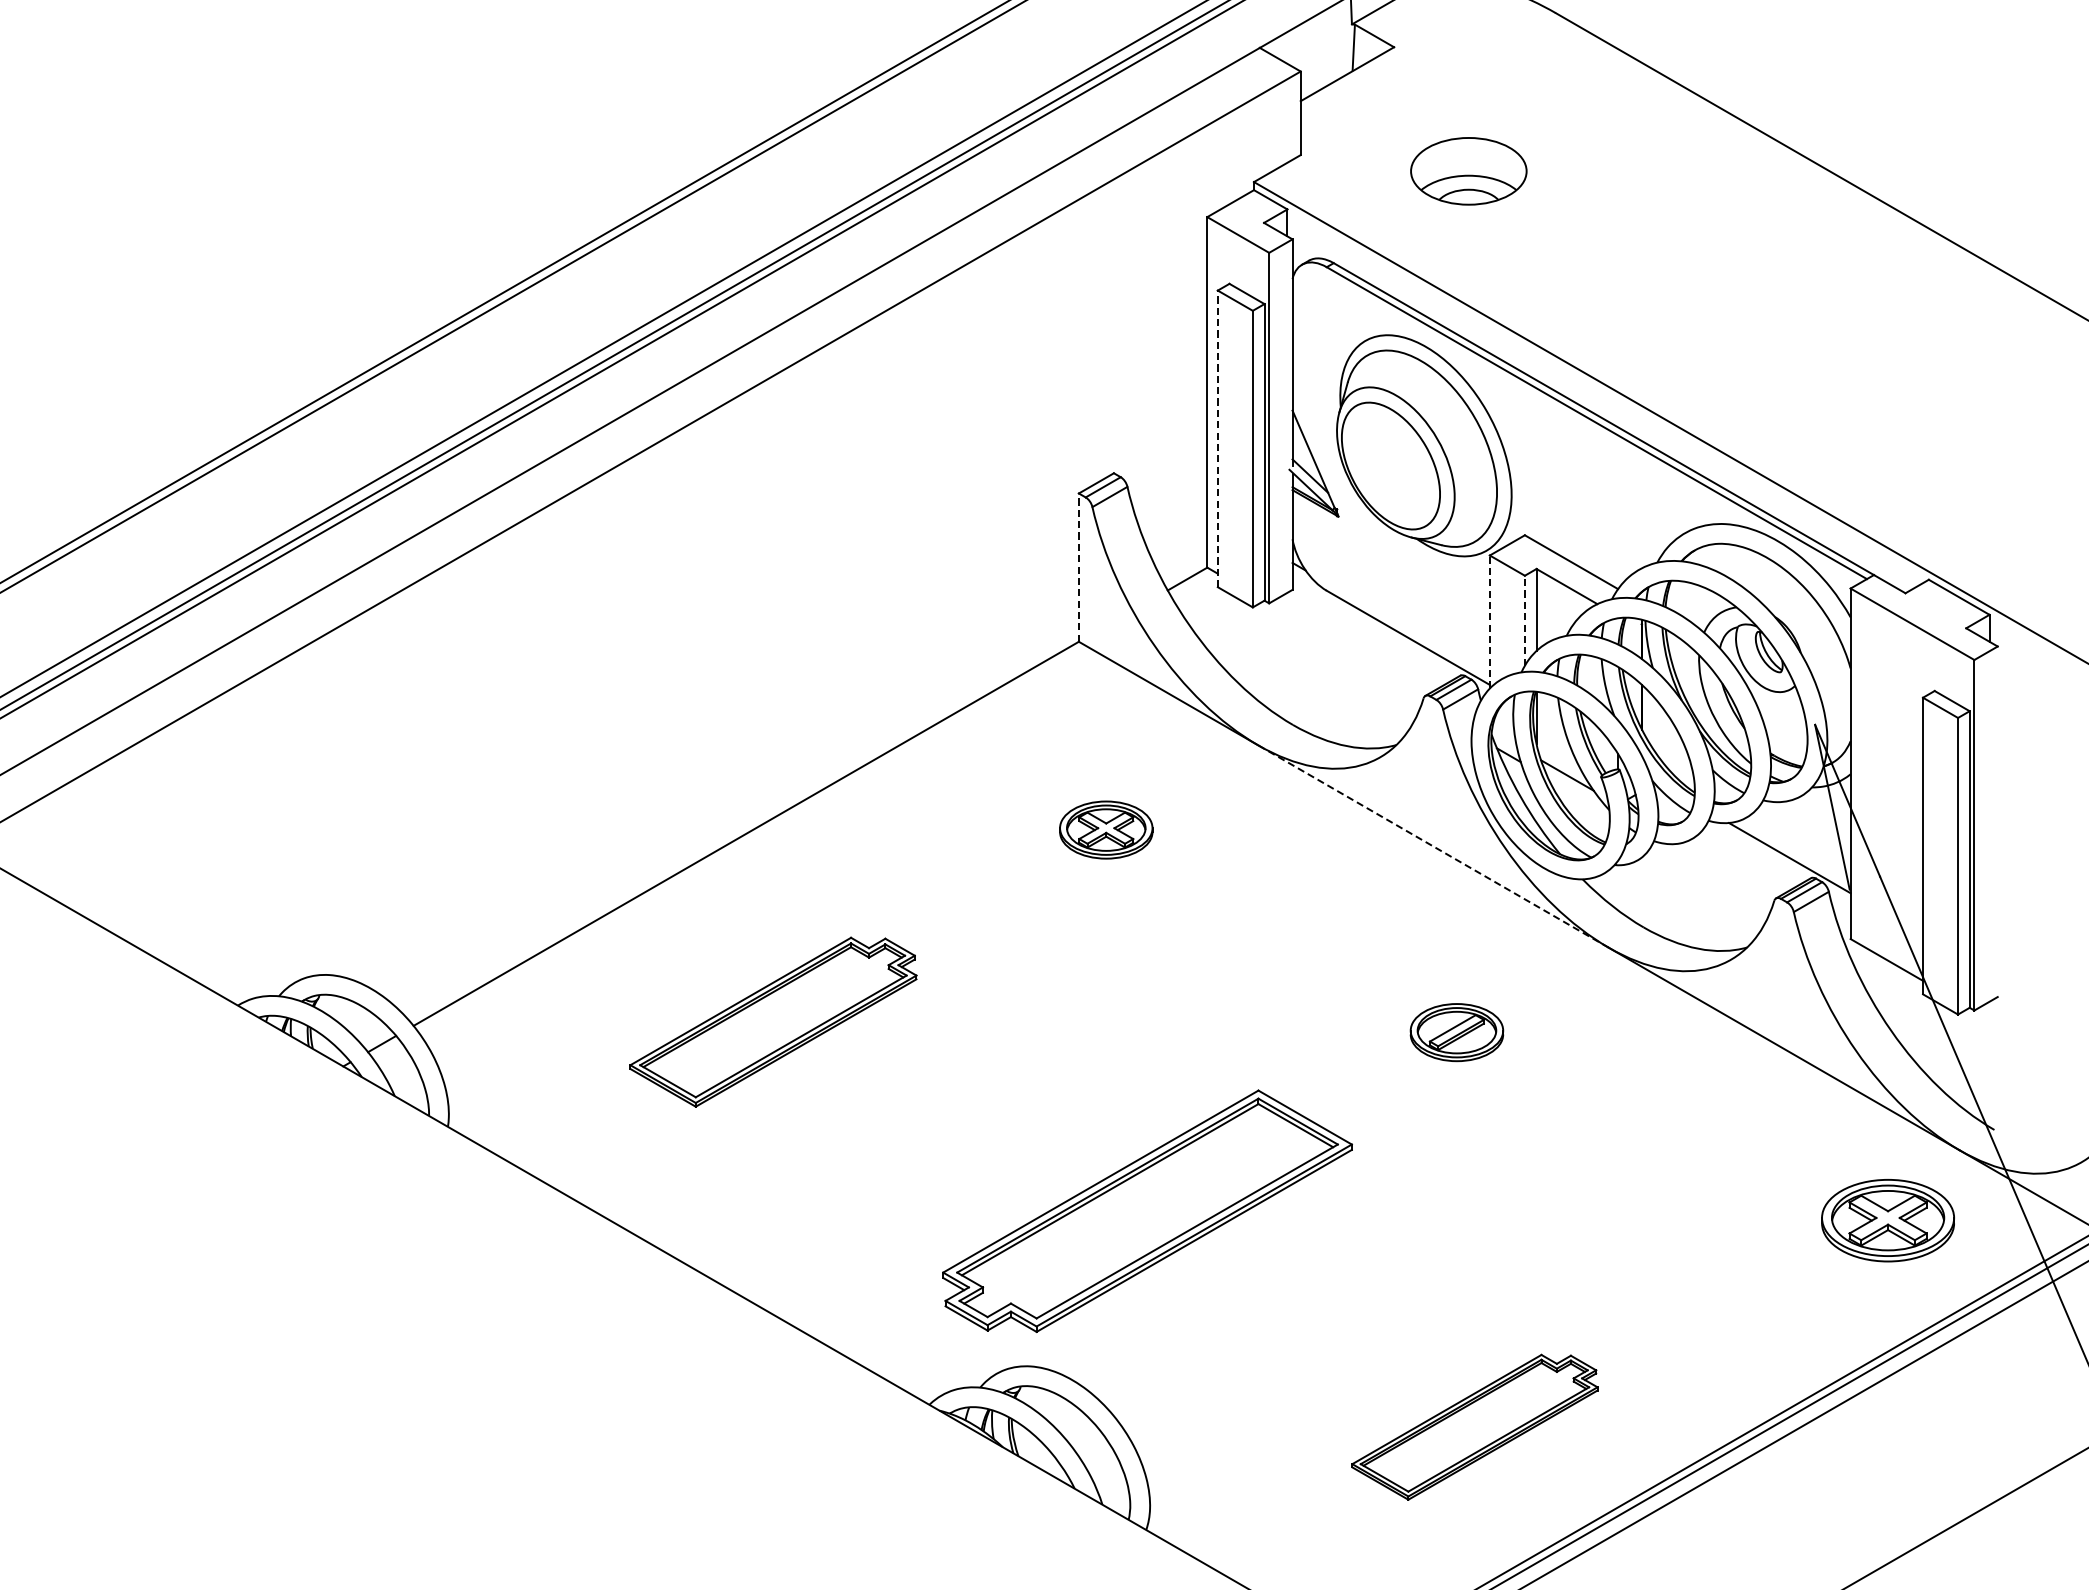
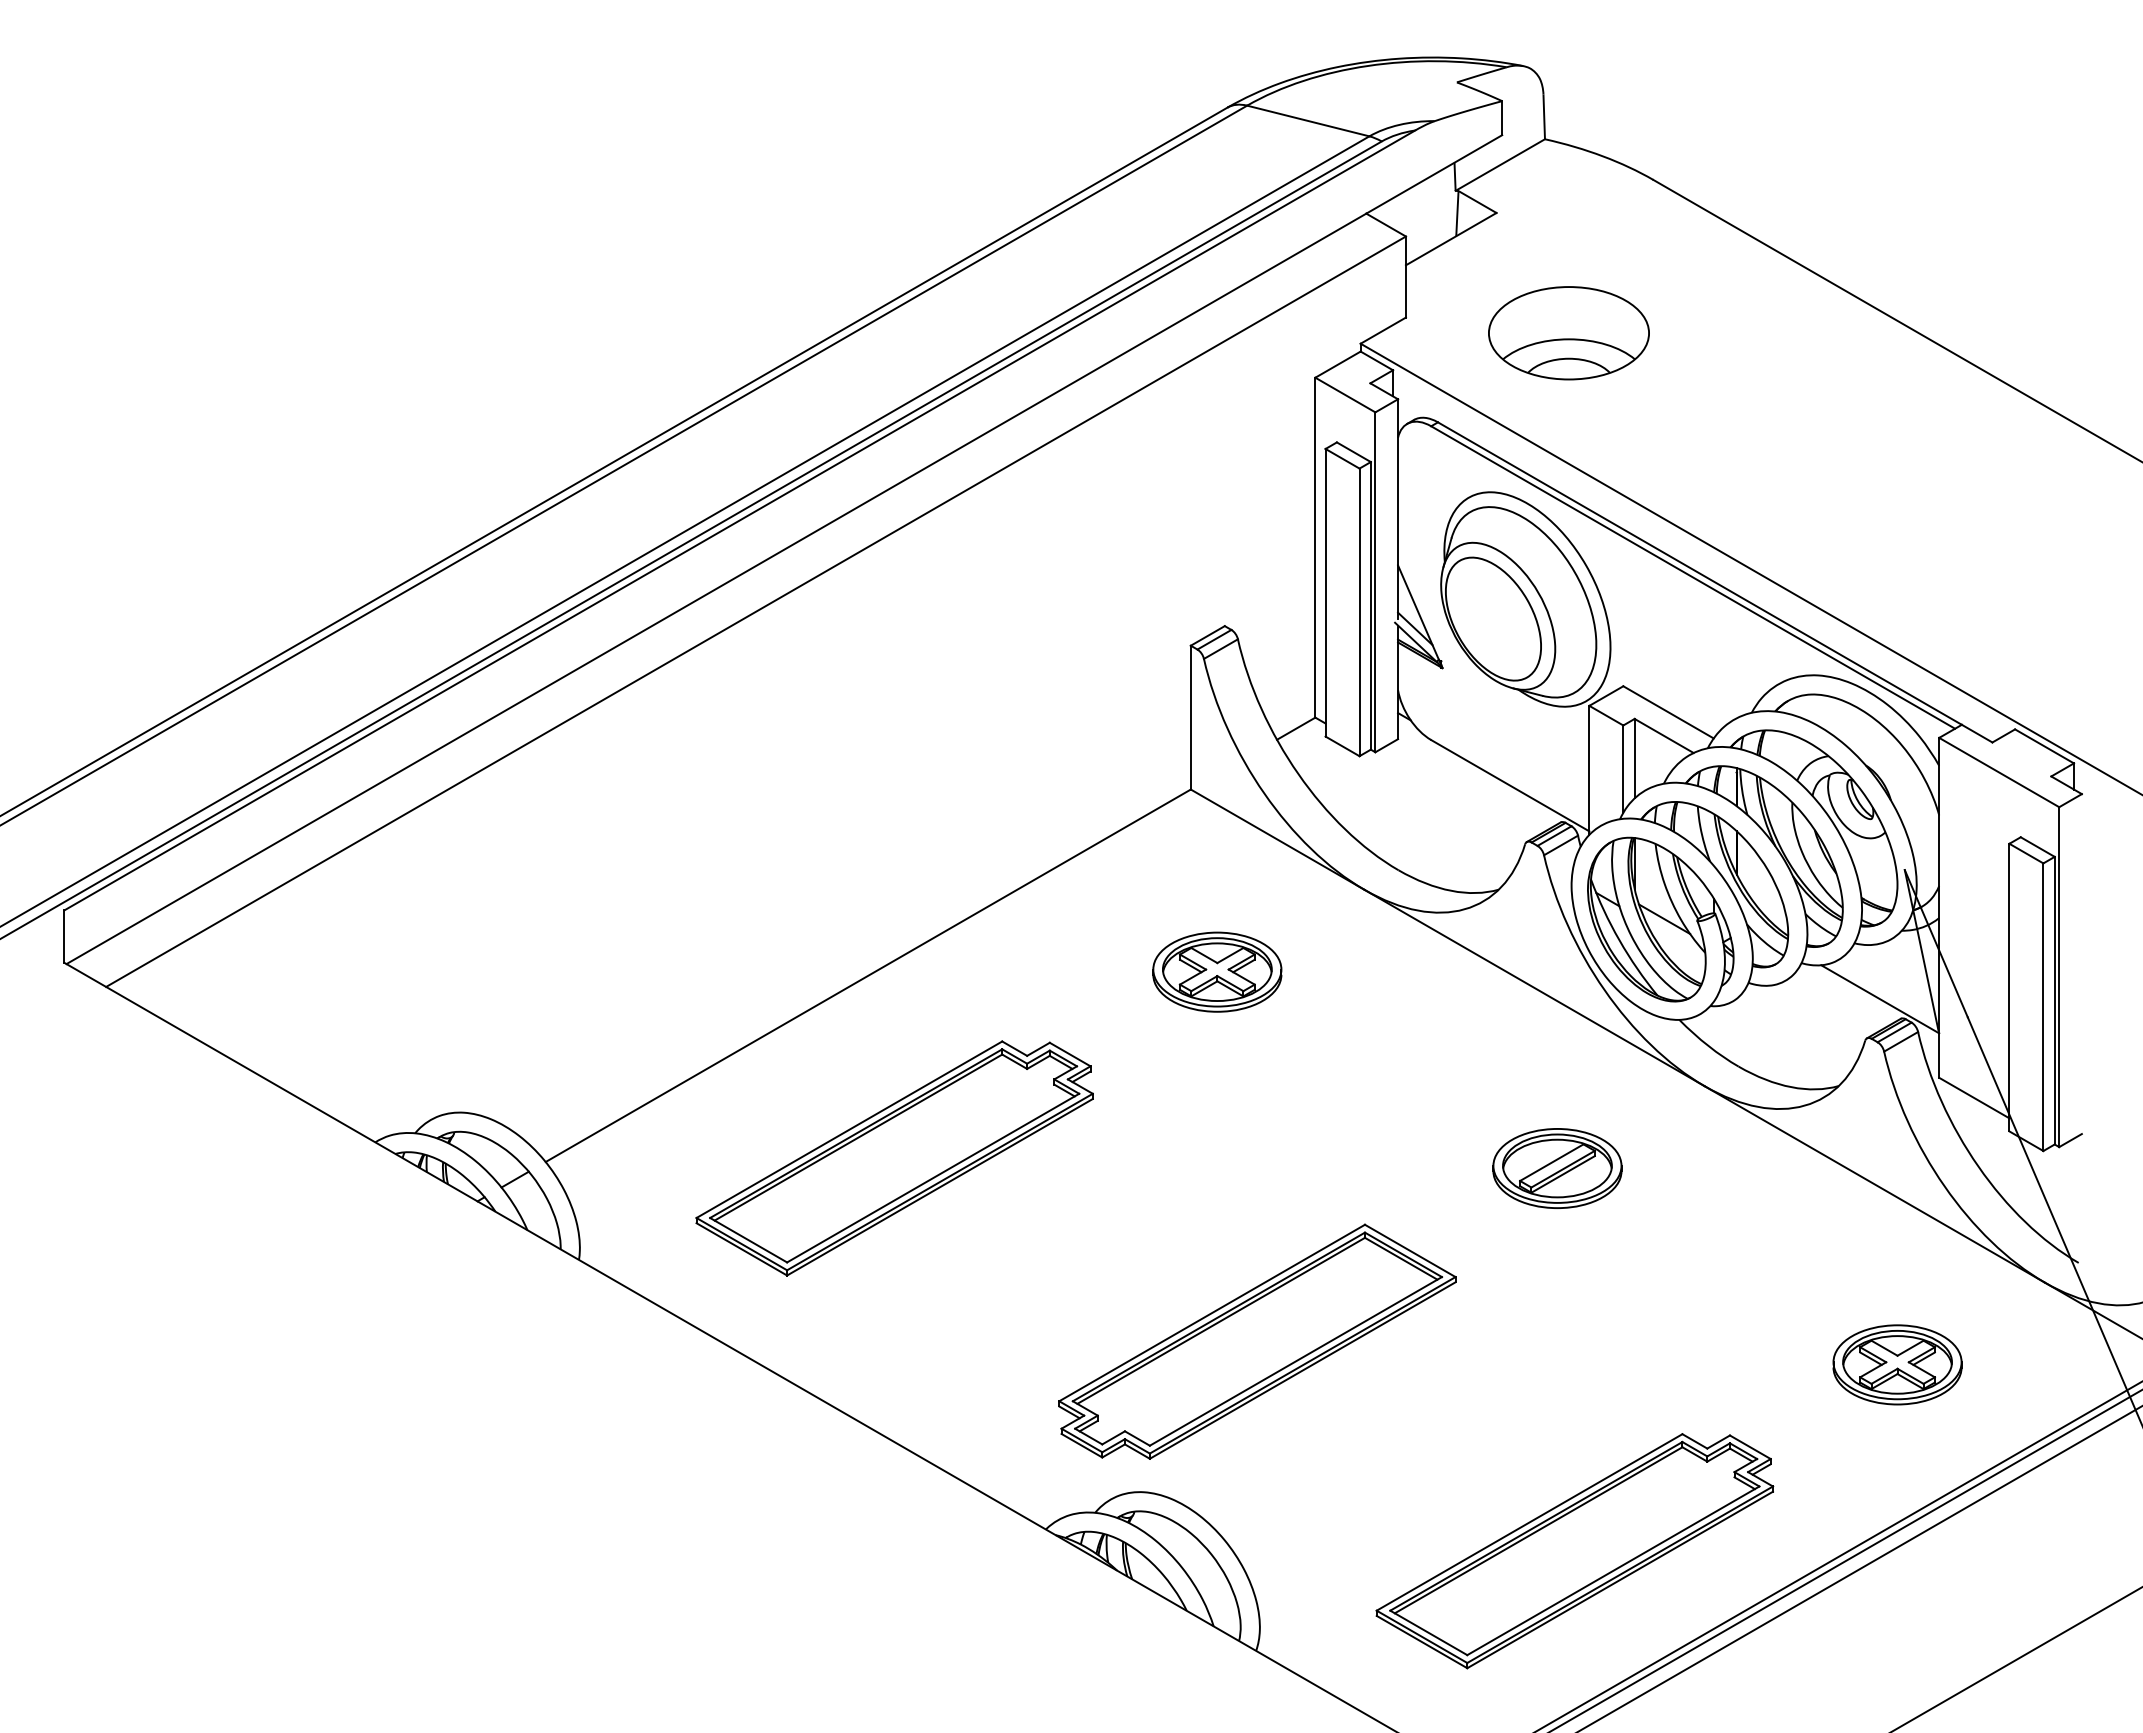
part: (1468, 171) -> (1568, 333), size x1.43
line: (1217, 438) -> (1325, 592), dashed -> solid
line: (1078, 567) -> (1190, 717), dashed -> solid
line: (1489, 621) -> (1589, 769), dashed -> solid
line: (1525, 621) -> (1623, 769), dashed -> solid
part: (1106, 829) -> (1217, 971), size x1.43
line: (1433, 845) -> (1534, 987), dashed -> solid
part: (773, 1022) -> (894, 1158), size x1.43
part: (1456, 1032) -> (1557, 1168), size x1.43
part: (1888, 1220) -> (1897, 1364), moved
part: (1474, 1427) -> (1574, 1551), size x1.67

